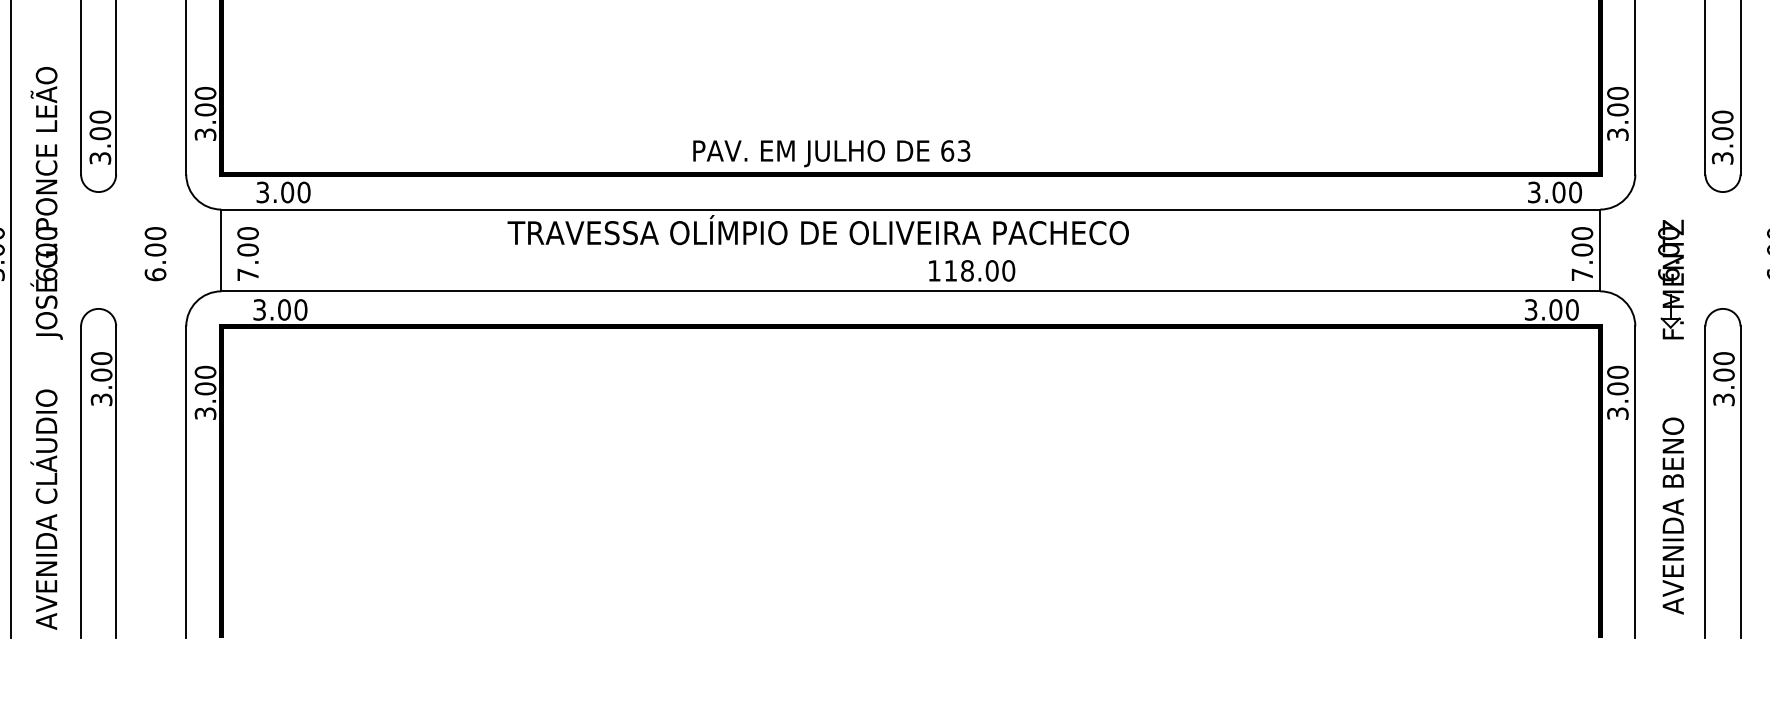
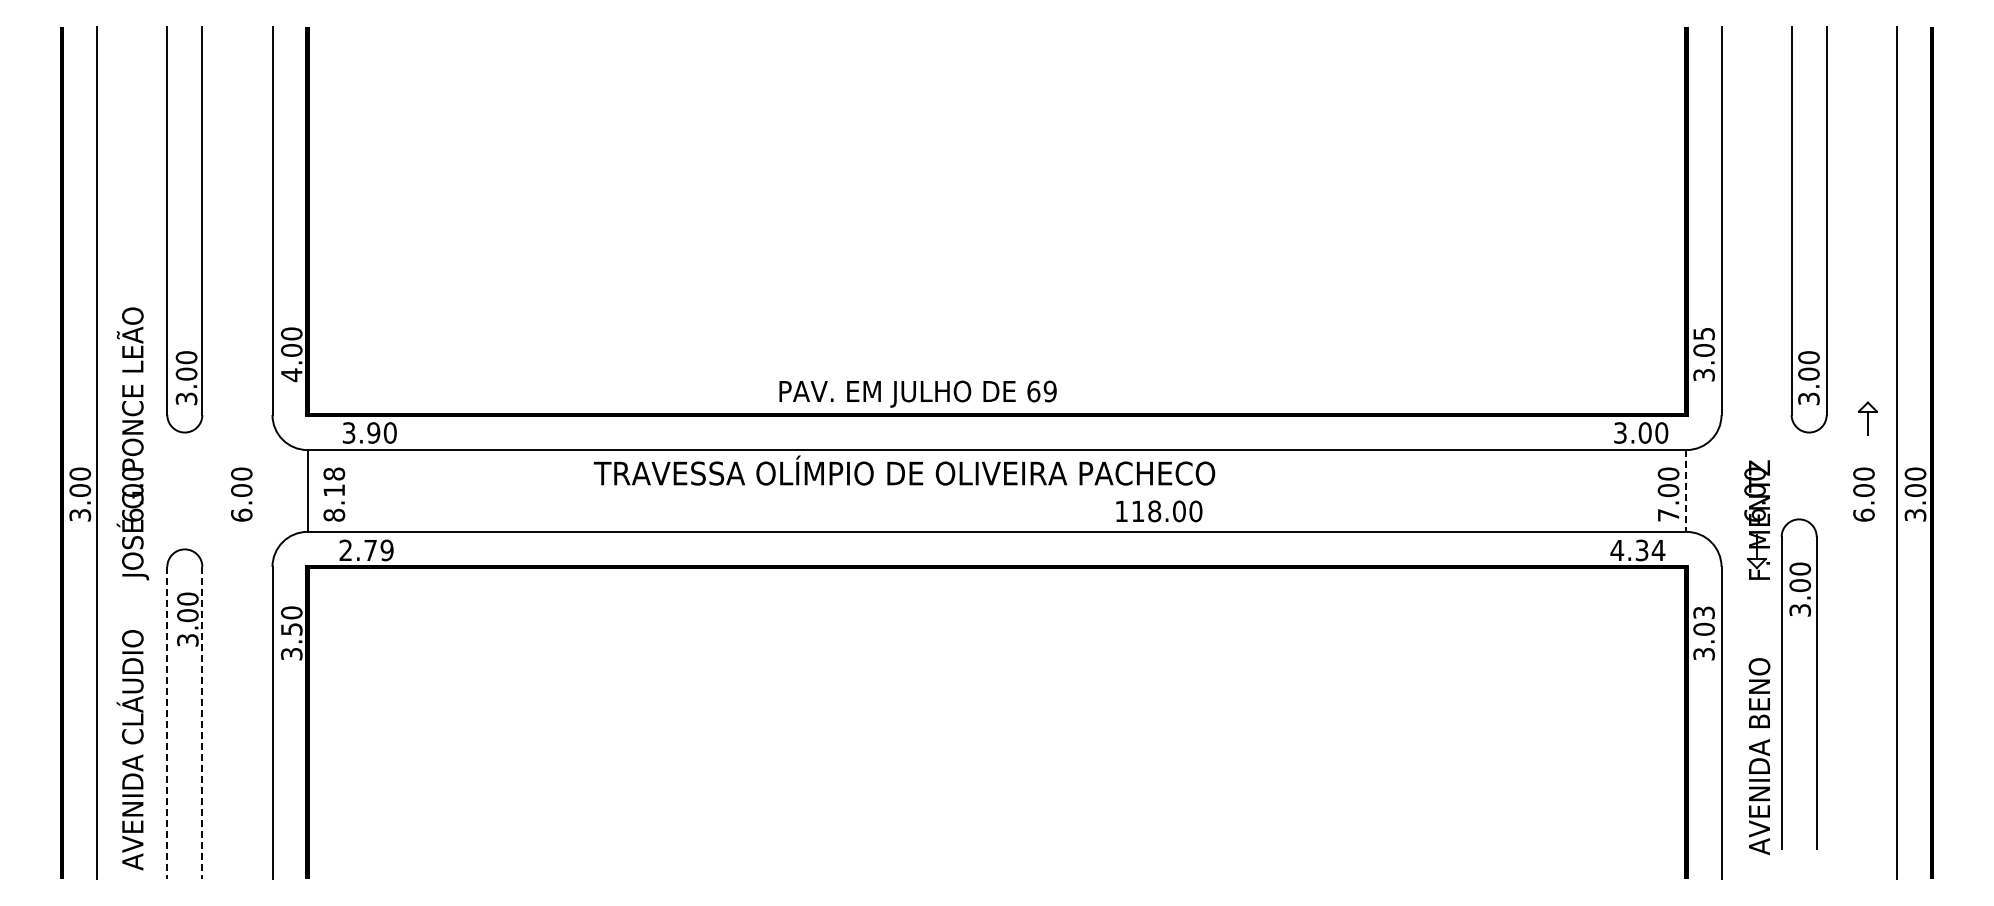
text: (1617, 93) -> (1703, 333), 3.00 -> 3.05
text: (205, 135) -> (291, 375), 3.00 -> 4.00
text: (963, 151) -> (1049, 391), 63 -> 69
text: (287, 192) -> (373, 432), 3.00 -> 3.90
line: (1600, 250) -> (1686, 490), solid -> dashed
text: (248, 254) -> (334, 494), 7.00 -> 8.18
text: (972, 271) -> (1159, 511), moved
text: (280, 310) -> (366, 550), 3.00 -> 2.79
text: (1551, 310) -> (1637, 550), 3.00 -> 4.34
text: (1617, 372) -> (1703, 612), 3.00 -> 3.03
text: (205, 388) -> (291, 628), 3.00 -> 3.50
part: (1706, 473) -> (1782, 683), moved
line: (81, 482) -> (167, 722), solid -> dashed
line: (116, 482) -> (202, 722), solid -> dashed

